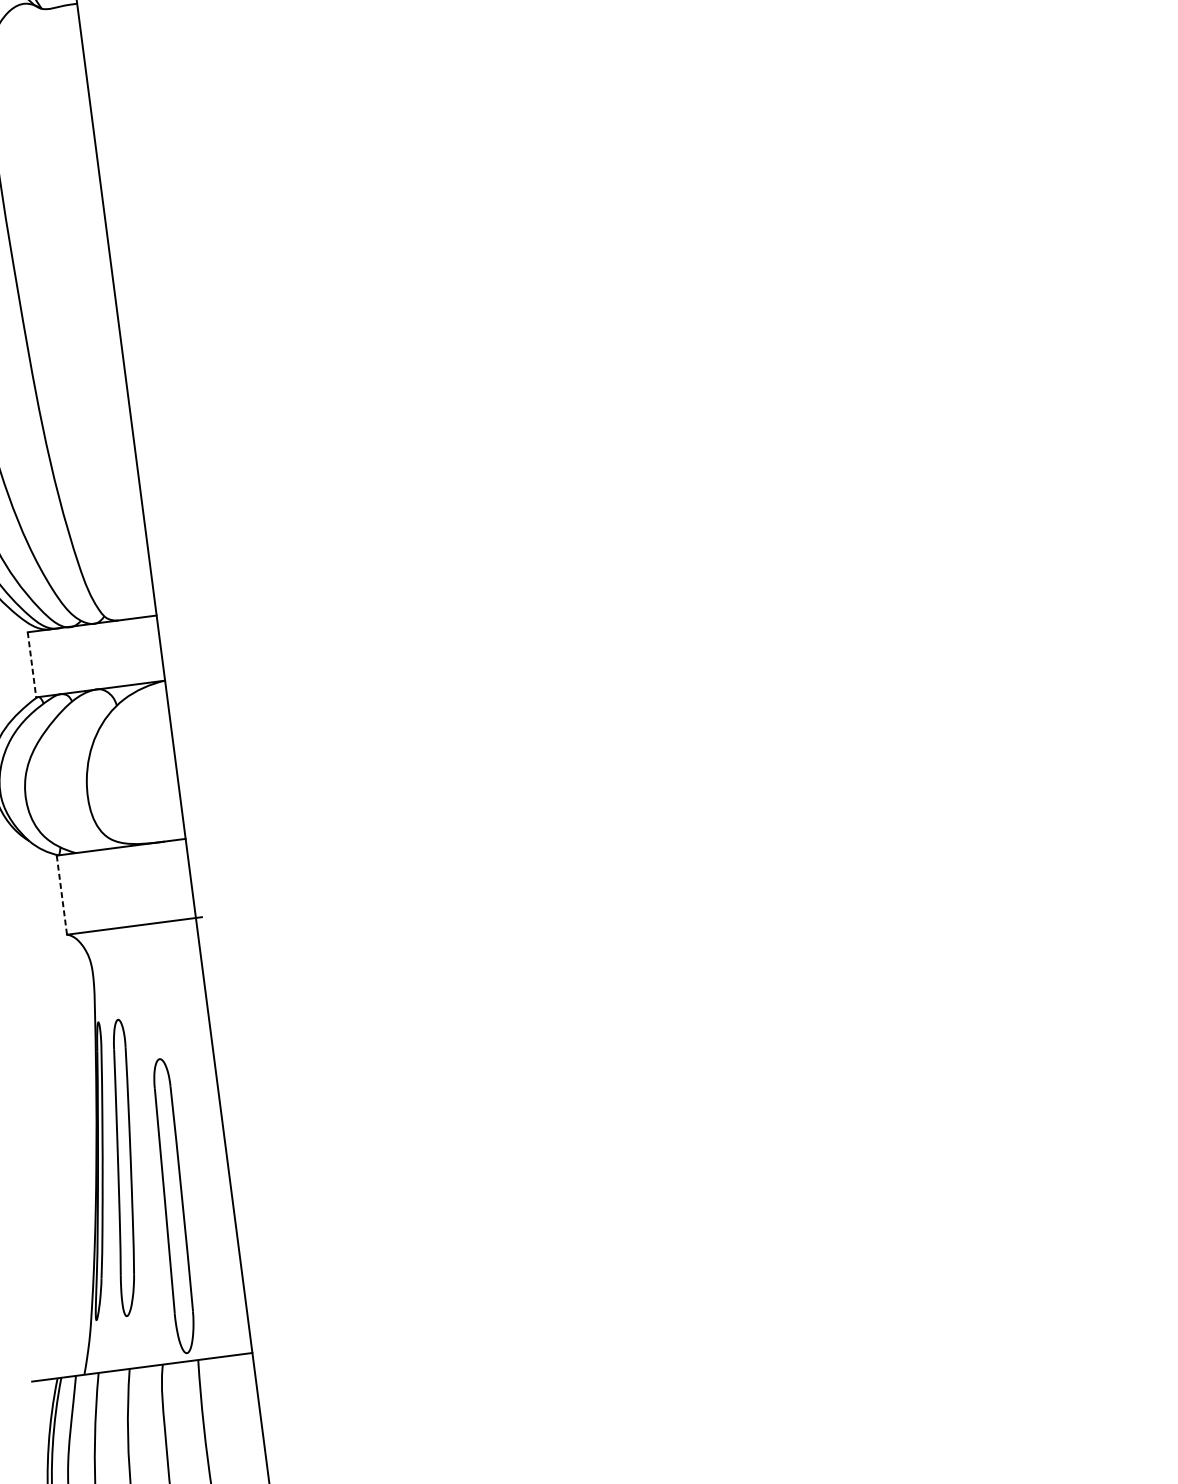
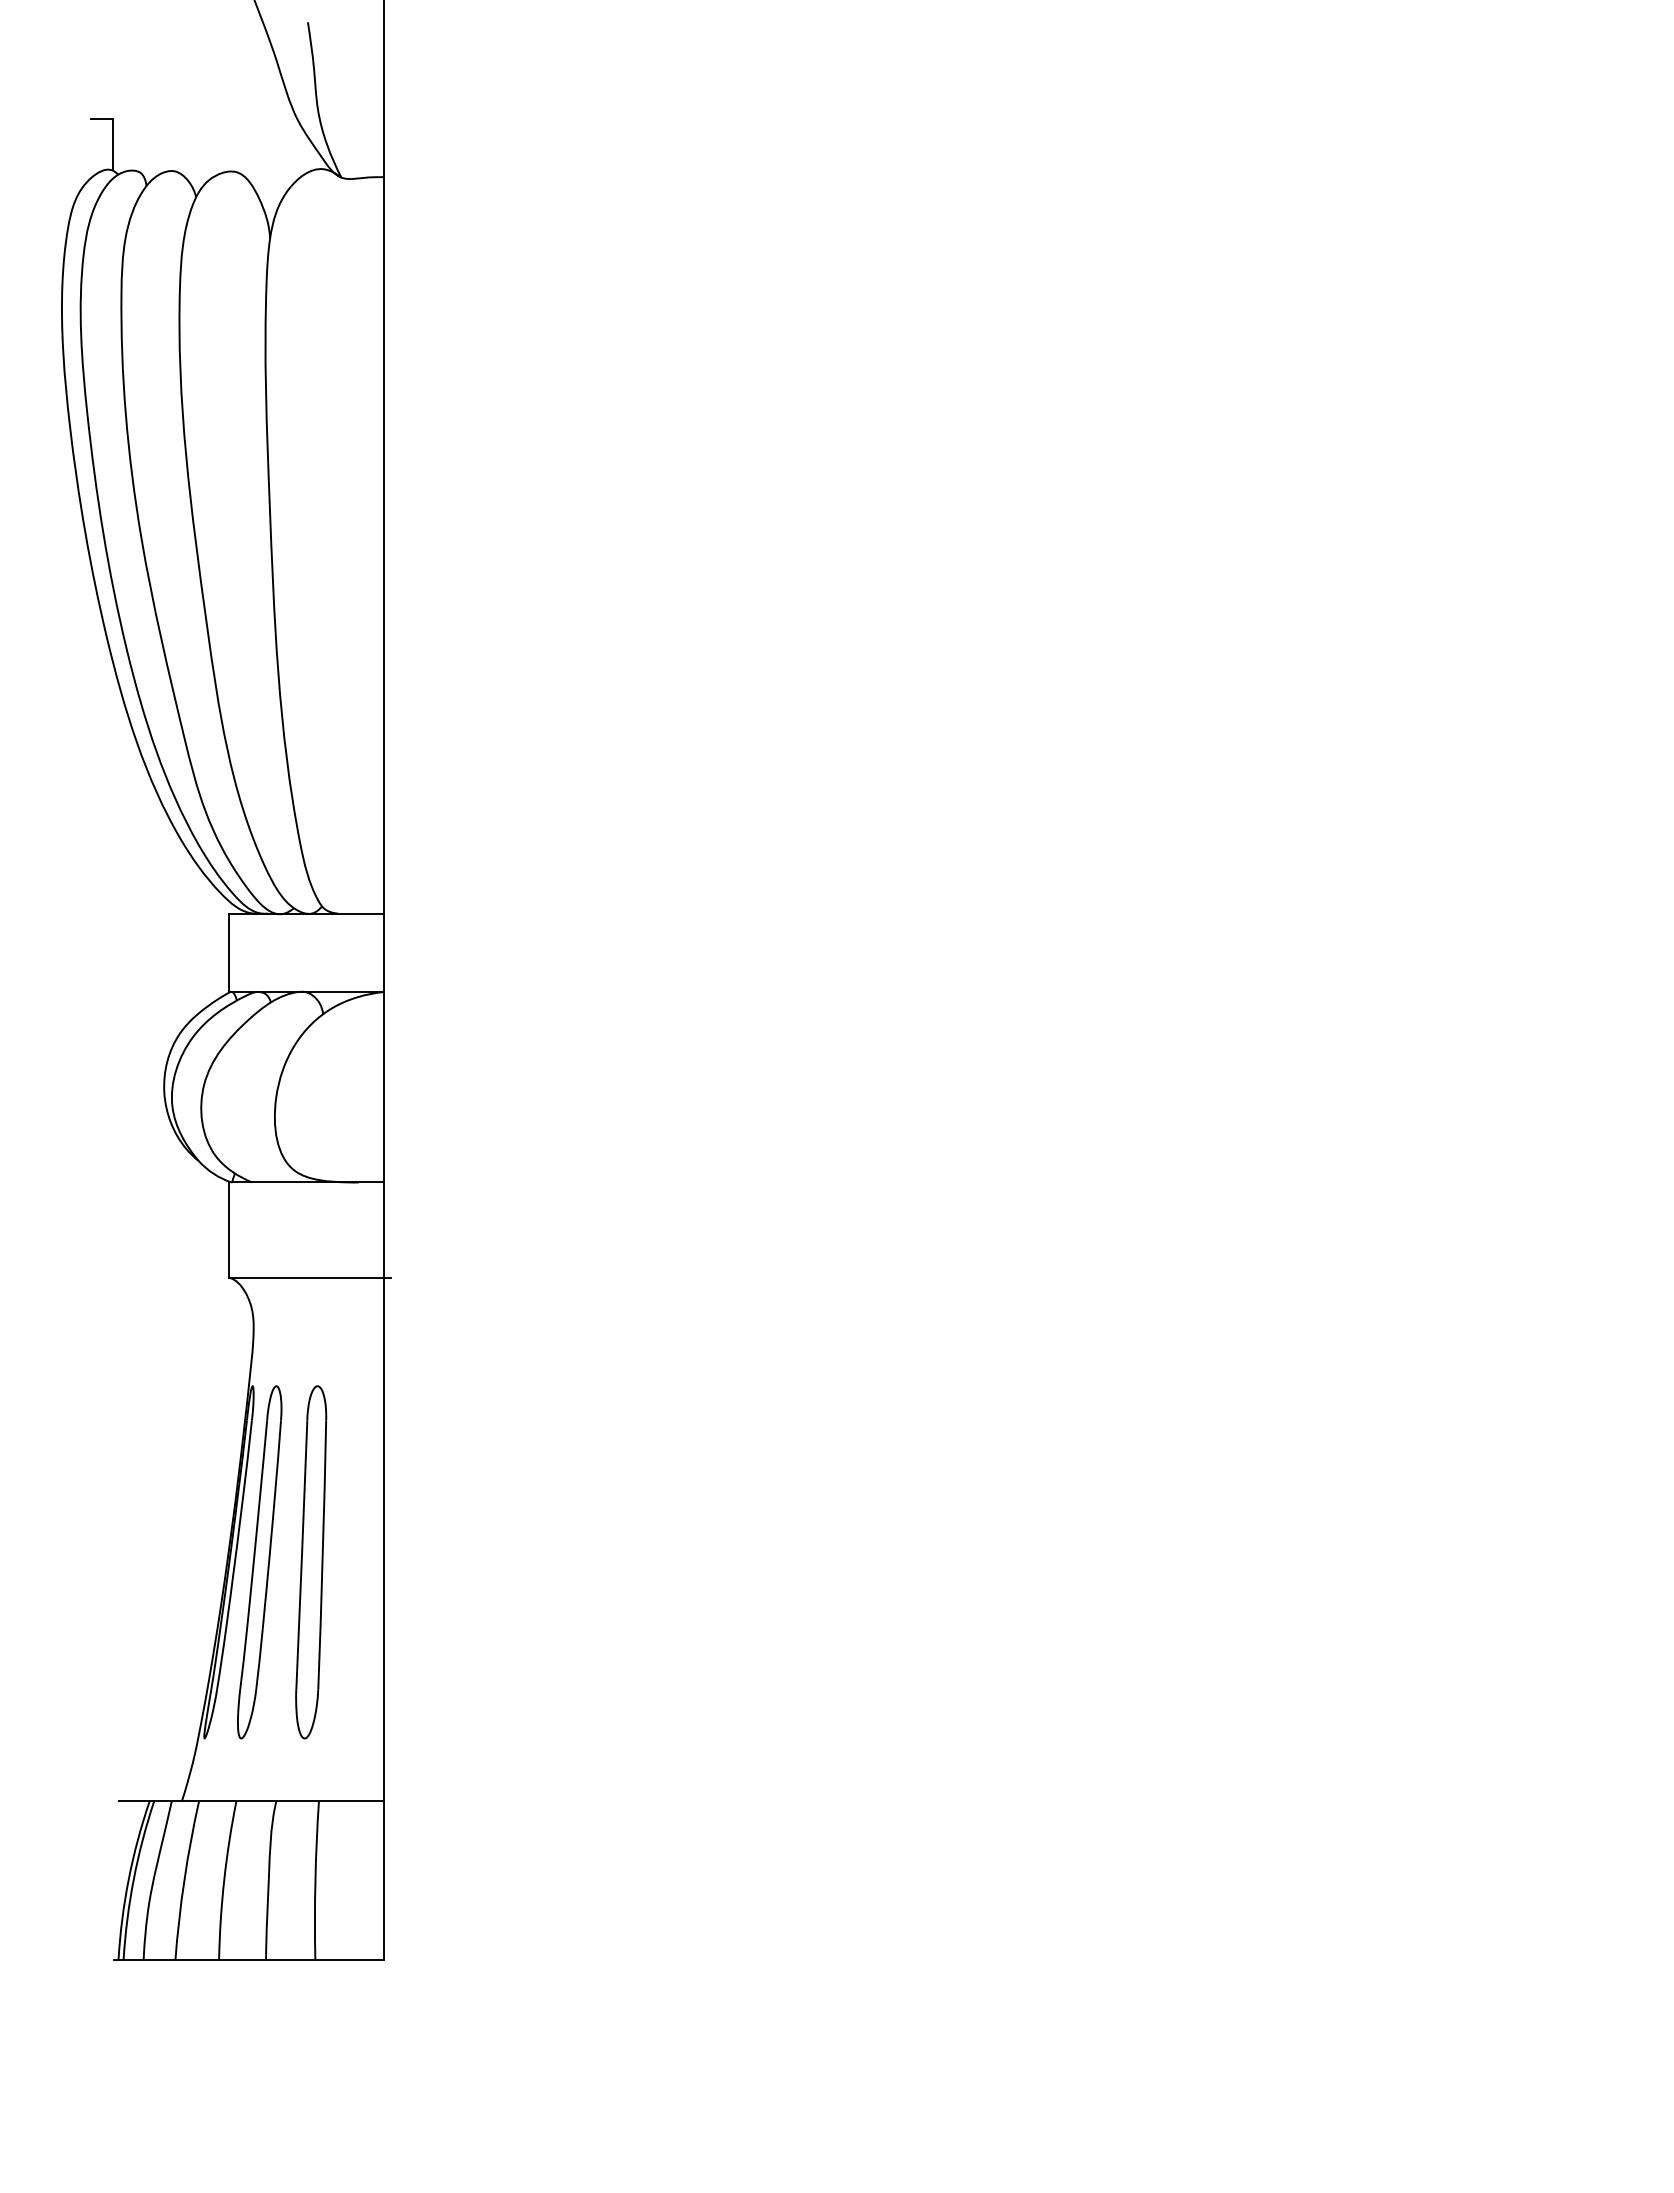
line: (32, 665) -> (229, 953), dashed -> solid
line: (62, 895) -> (229, 1230), dashed -> solid
part: (173, 1206) -> (311, 1562), moved

